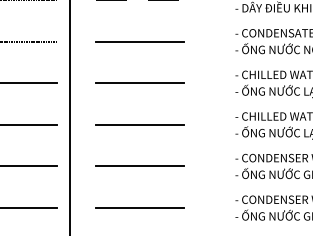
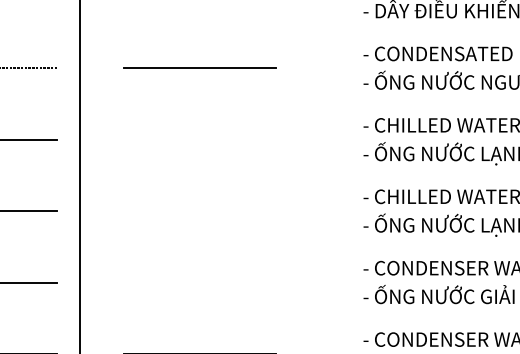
line: (139, 83) -> (198, 140), removed
line: (139, 124) -> (198, 210), removed
line: (139, 166) -> (198, 282), removed

